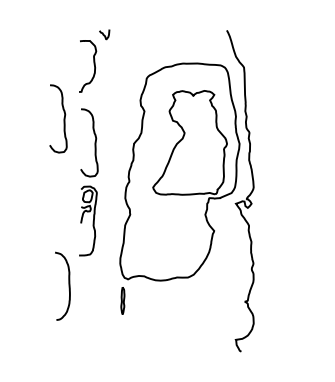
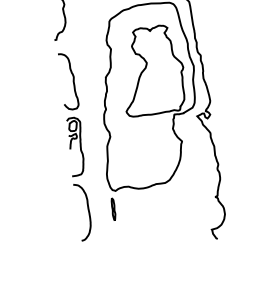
curve: (63, 118) -> (44, 63), removed
curve: (68, 285) -> (87, 210), moved

